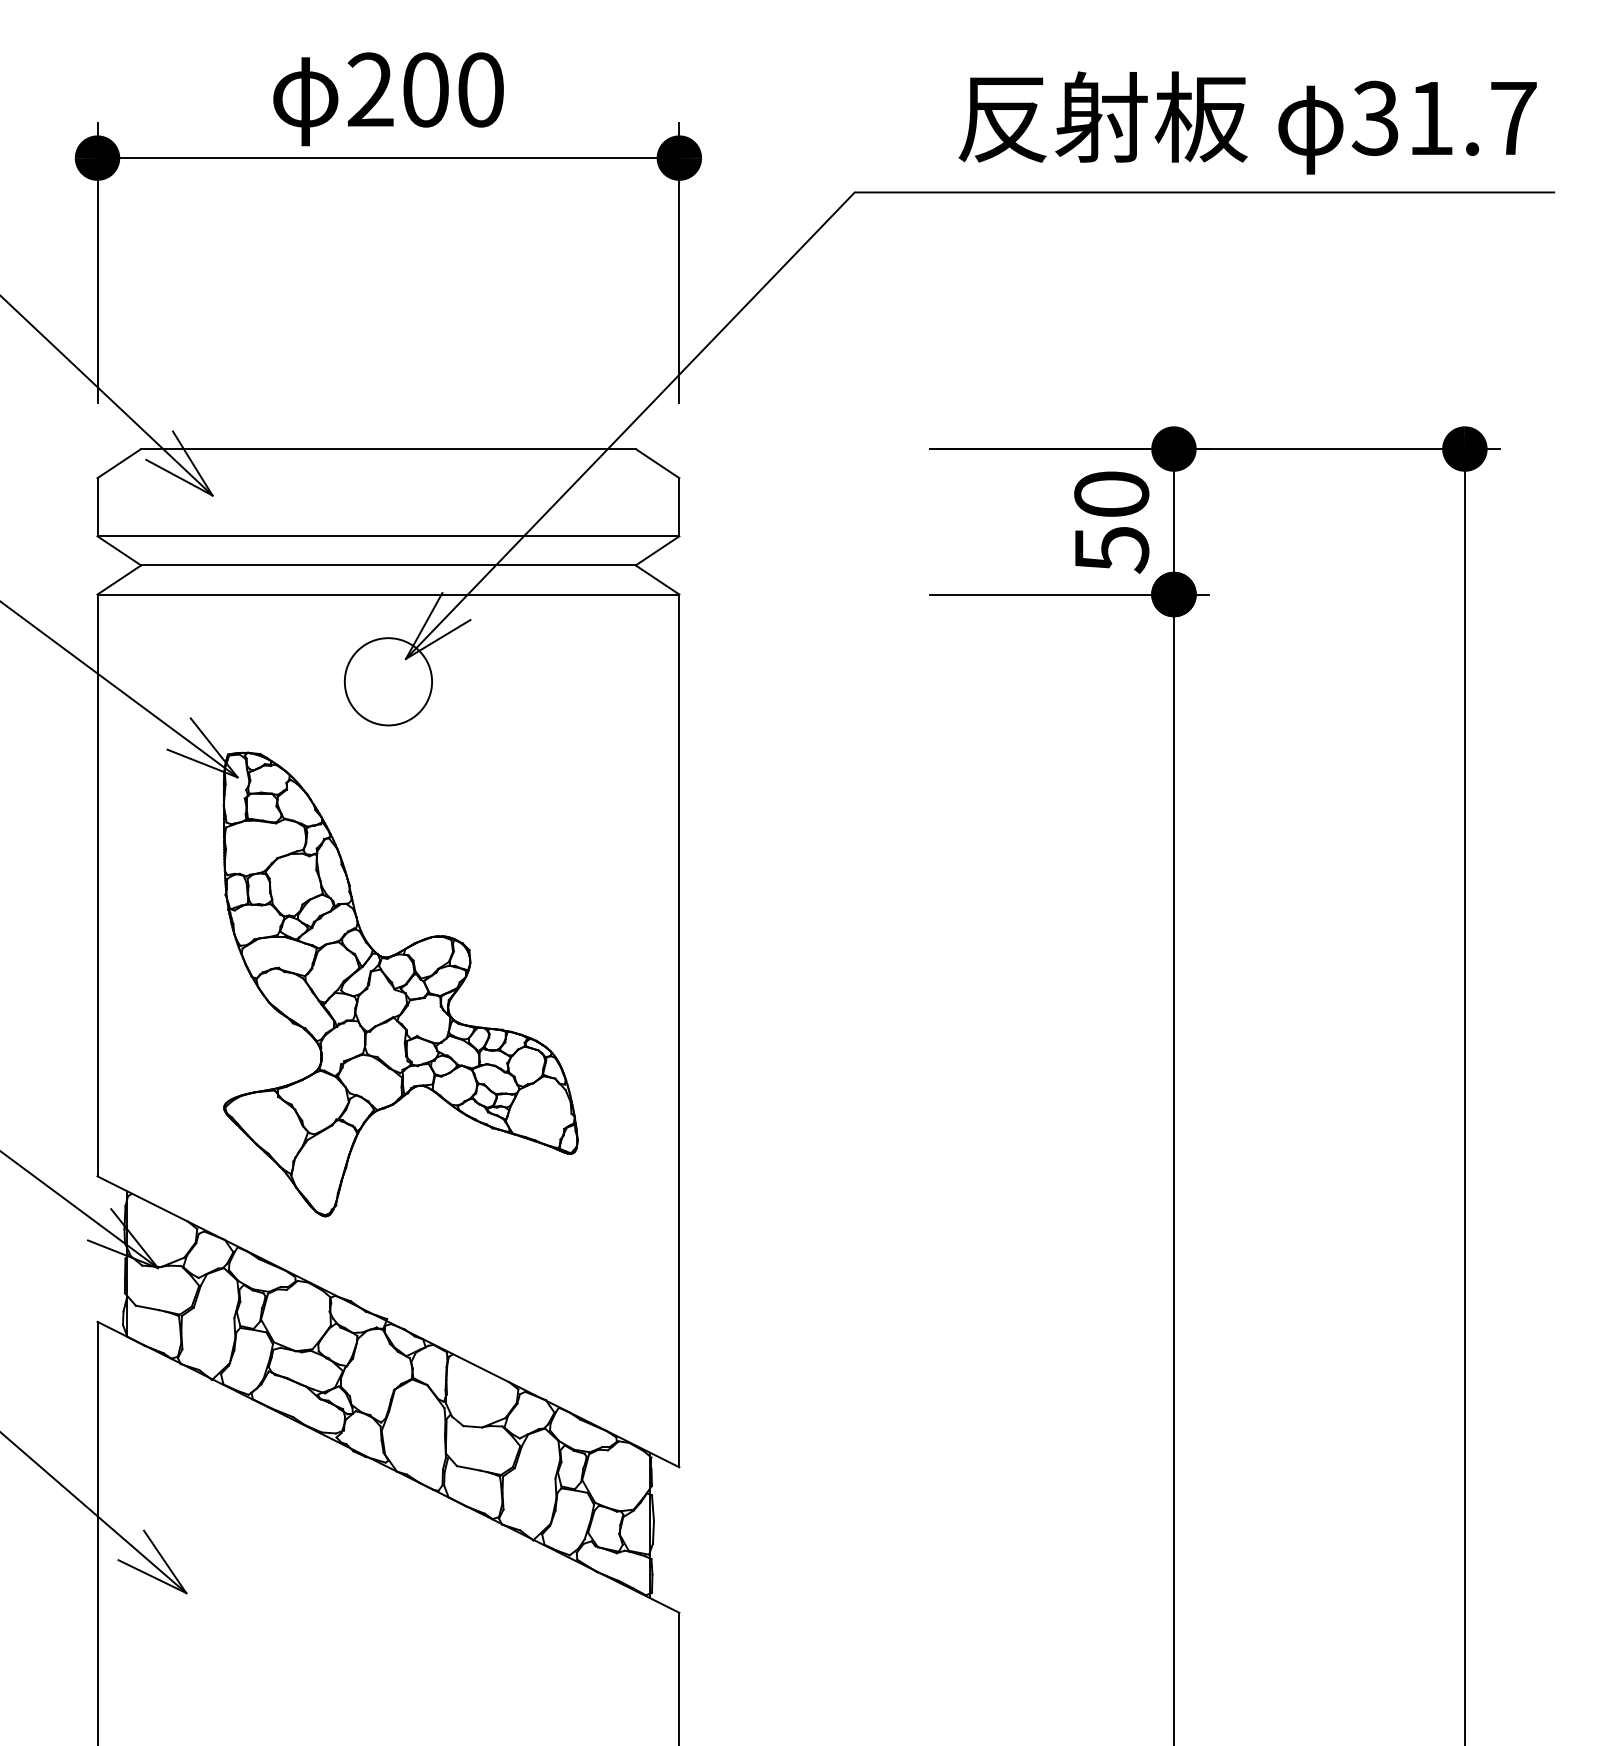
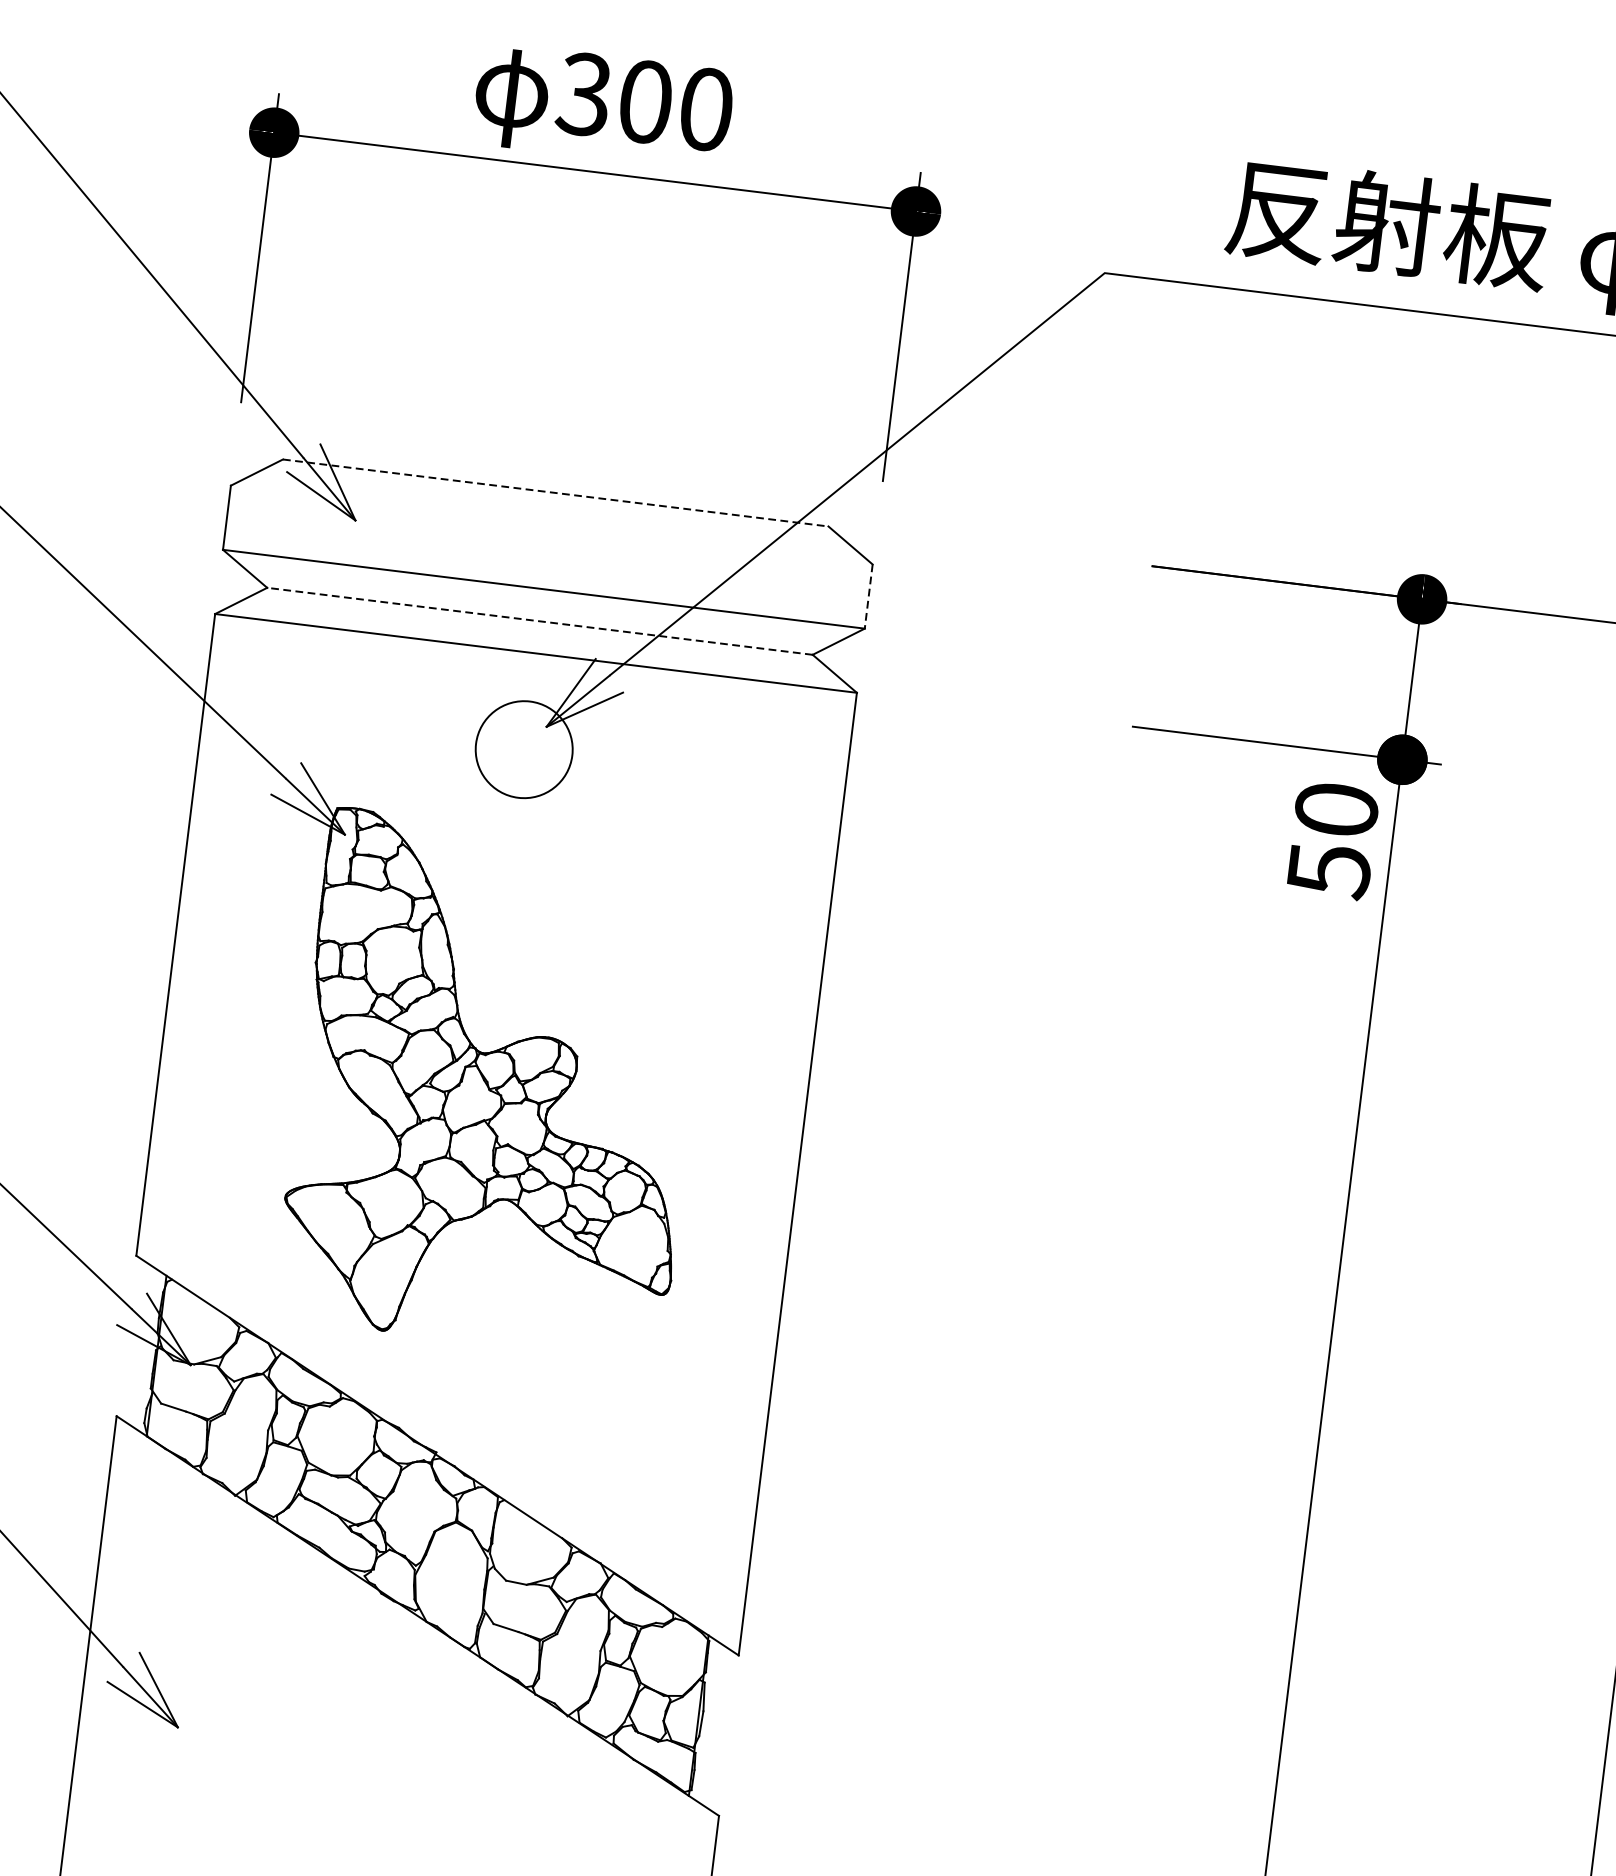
text: (369, 89) -> (583, 93), 200 -> 300
line: (388, 449) -> (555, 493), solid -> dashed
line: (679, 507) -> (868, 596), solid -> dashed
text: (1111, 522) -> (1332, 840), moved
line: (387, 565) -> (538, 621), solid -> dashed

